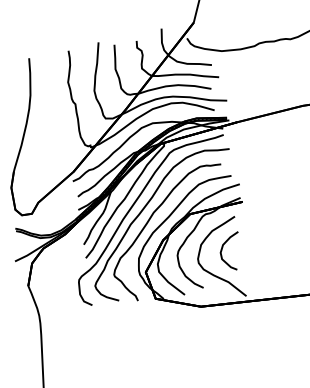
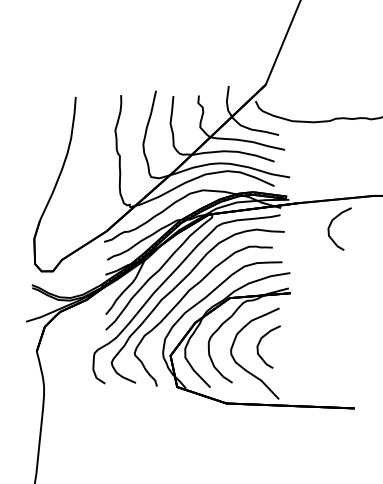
curve: (269, 136) -> (331, 224), added

